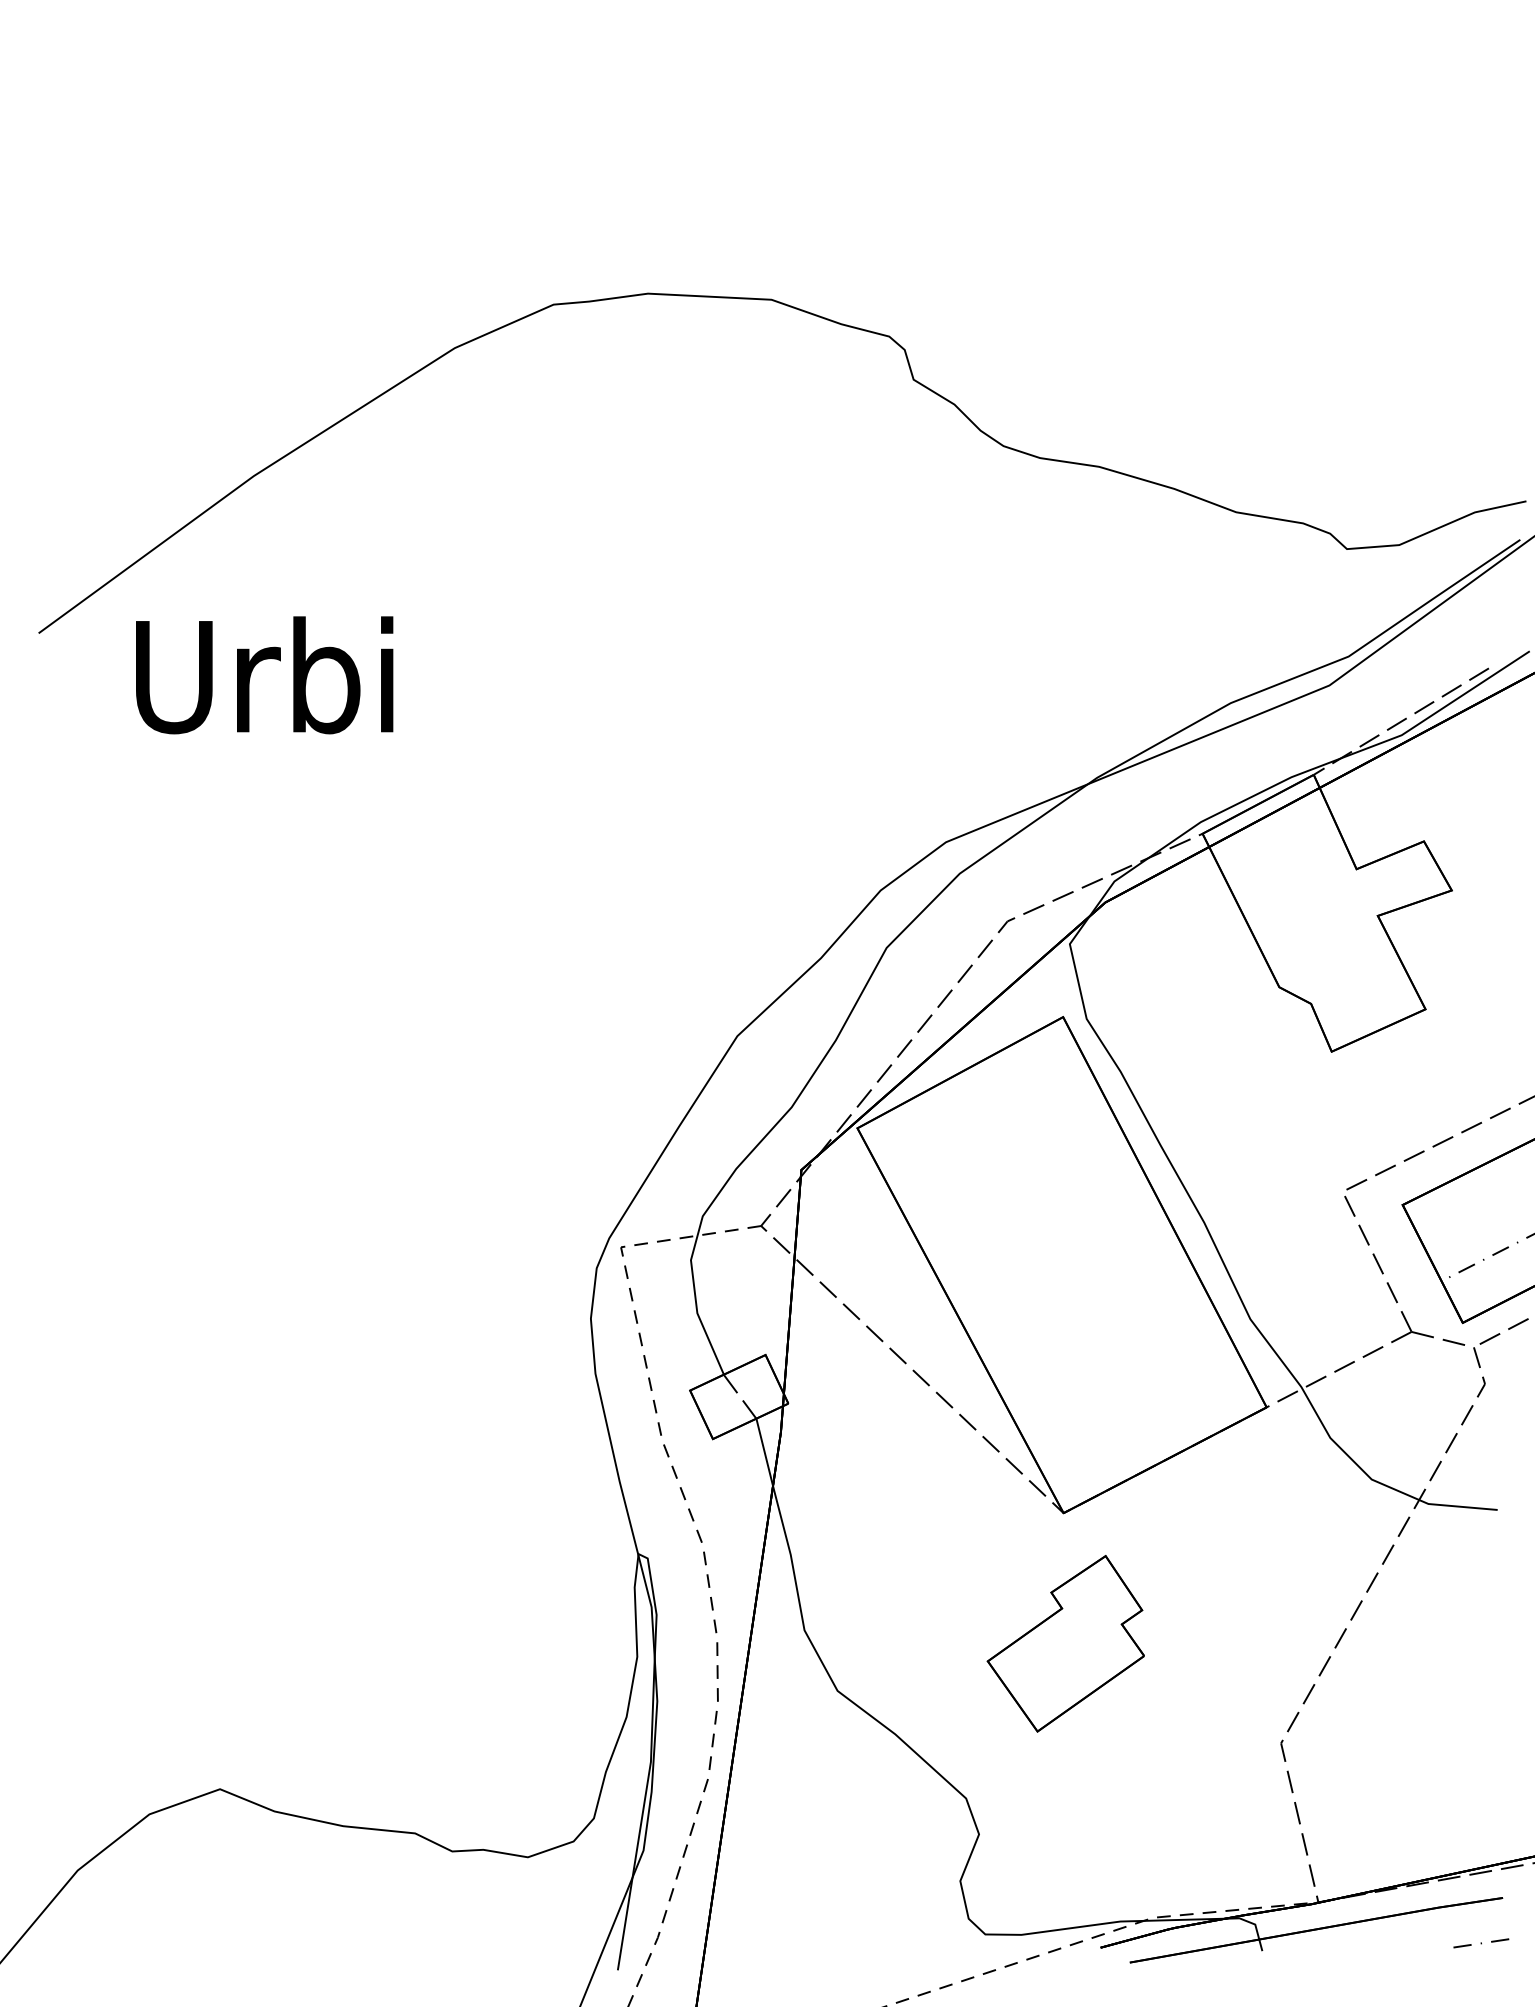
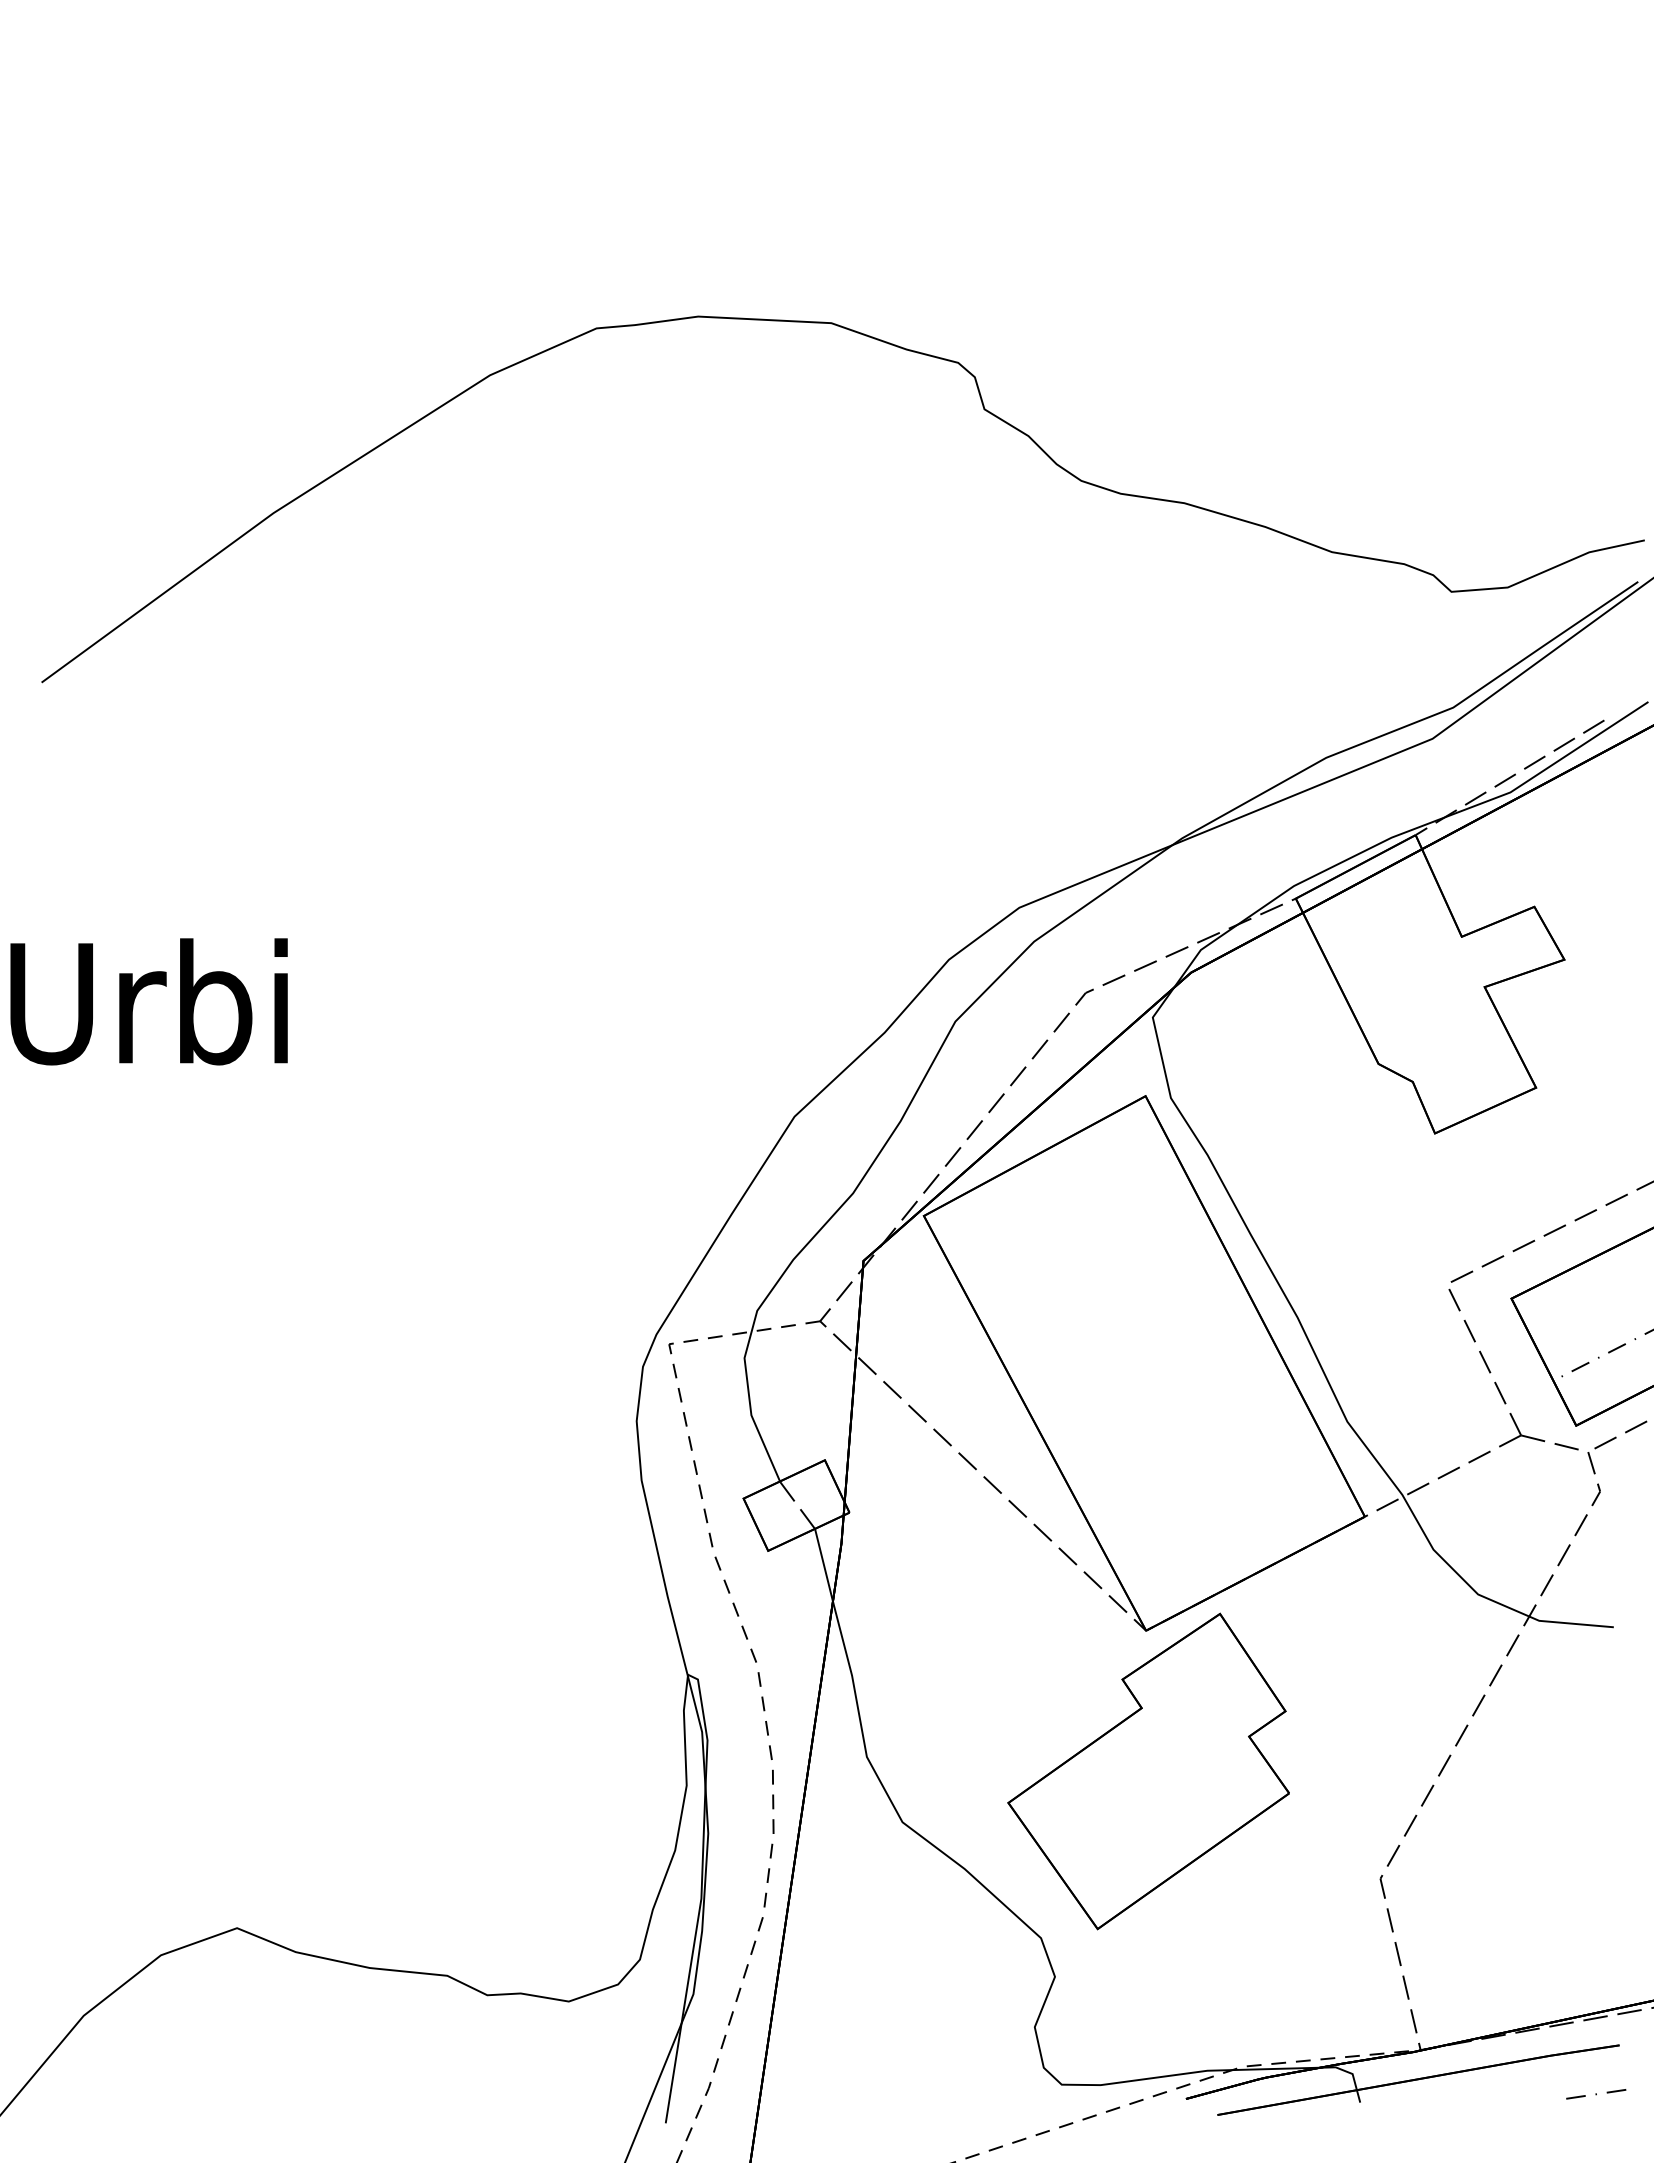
text: (264, 674) -> (148, 1001), moved
part: (1065, 1643) -> (1148, 1771), size x1.67

